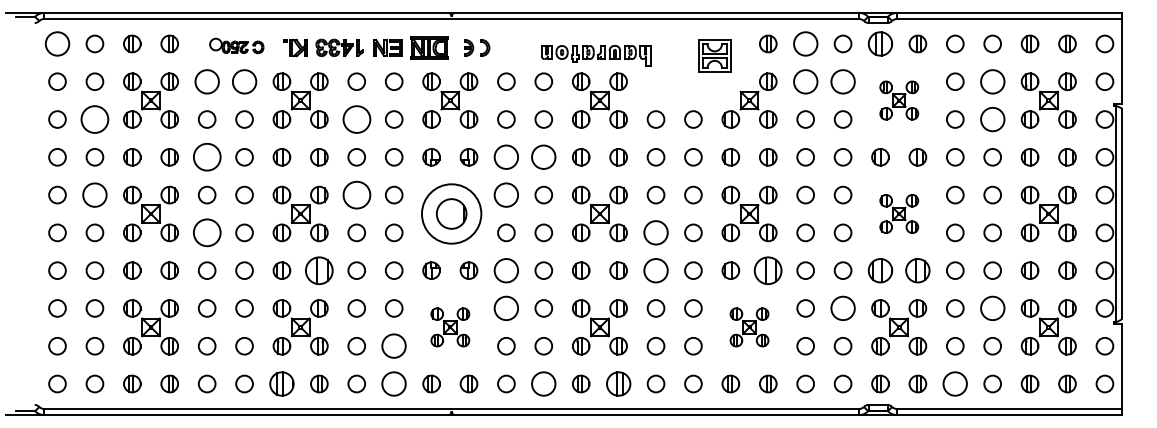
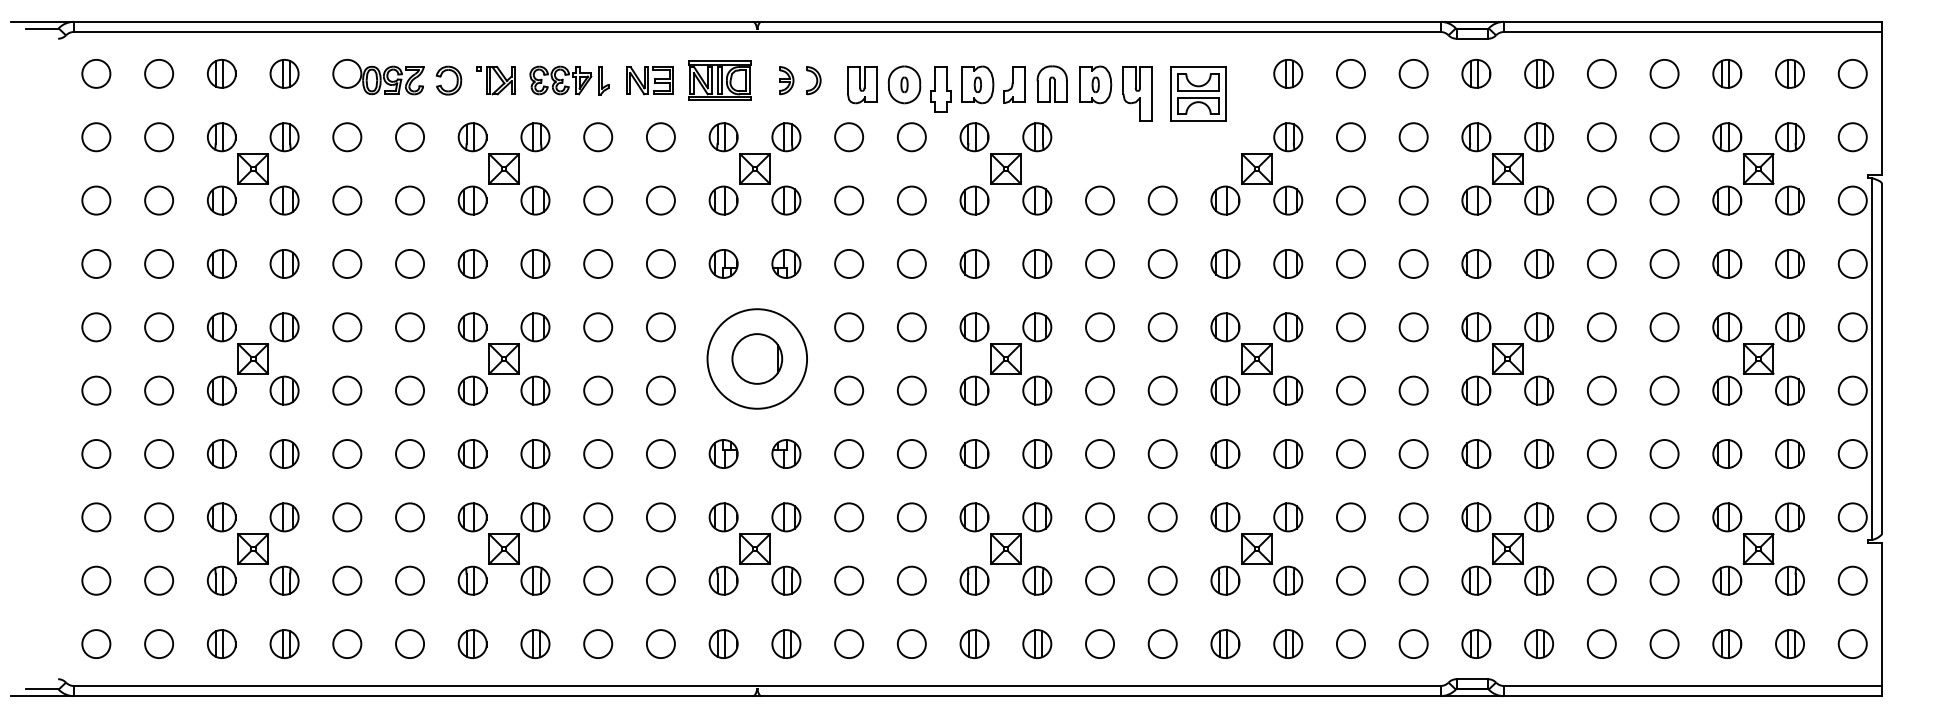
circle: (57, 43) -> (96, 73), size x0.71
circle: (805, 43) -> (1350, 73), size x0.71
part: (880, 43) -> (1476, 73), size x0.71
part: (236, 45) -> (396, 76), size x1.43
part: (595, 55) -> (998, 93), size x1.67
circle: (206, 81) -> (346, 136), size x0.71
circle: (244, 81) -> (409, 136), size x0.71
circle: (805, 81) -> (1350, 136), size x0.71
circle: (842, 81) -> (1412, 136), size x0.71
circle: (992, 81) -> (1664, 136), size x0.71
part: (899, 100) -> (1508, 168), size x1.43
circle: (94, 119) -> (158, 200), size x0.62
circle: (356, 119) -> (597, 200), size x0.62
circle: (992, 119) -> (1664, 200), size x0.71
circle: (206, 157) -> (346, 264), size x0.62
circle: (506, 157) -> (849, 264), size x0.71
circle: (543, 157) -> (911, 264), size x0.71
circle: (94, 194) -> (158, 326), size x0.71
circle: (356, 194) -> (597, 326), size x0.62
circle: (506, 194) -> (849, 326), size x0.71
part: (899, 213) -> (1508, 358), size x1.43
circle: (206, 232) -> (346, 390), size x0.62
circle: (655, 232) -> (1099, 390), size x0.71
part: (319, 270) -> (535, 453), size x0.62
circle: (506, 270) -> (849, 453), size x0.71
circle: (655, 270) -> (1099, 453), size x0.71
part: (768, 270) -> (1288, 453), size x0.62
part: (880, 270) -> (1476, 453), size x0.71
part: (917, 270) -> (1538, 453), size x0.71
circle: (506, 308) -> (849, 517), size x0.71
circle: (842, 308) -> (1412, 517), size x0.71
circle: (992, 308) -> (1664, 517), size x0.71
part: (450, 327) -> (755, 549), size x1.43
part: (749, 327) -> (1256, 549), size x1.43
circle: (394, 346) -> (661, 581), size x0.71
part: (281, 383) -> (471, 643), size x0.71
circle: (394, 383) -> (661, 643), size x0.71
circle: (543, 383) -> (911, 643), size x0.71
part: (618, 383) -> (1037, 643), size x0.71
circle: (955, 383) -> (1602, 643), size x0.71

